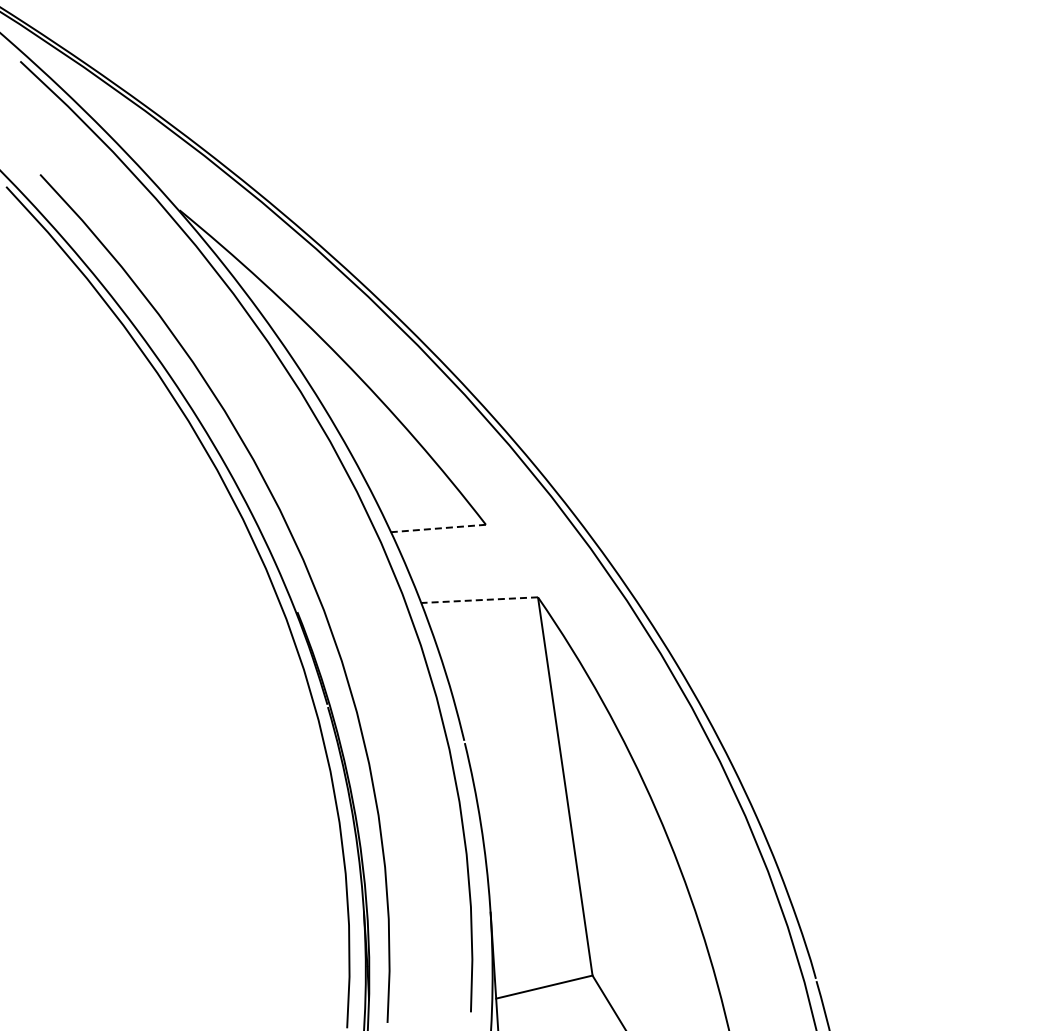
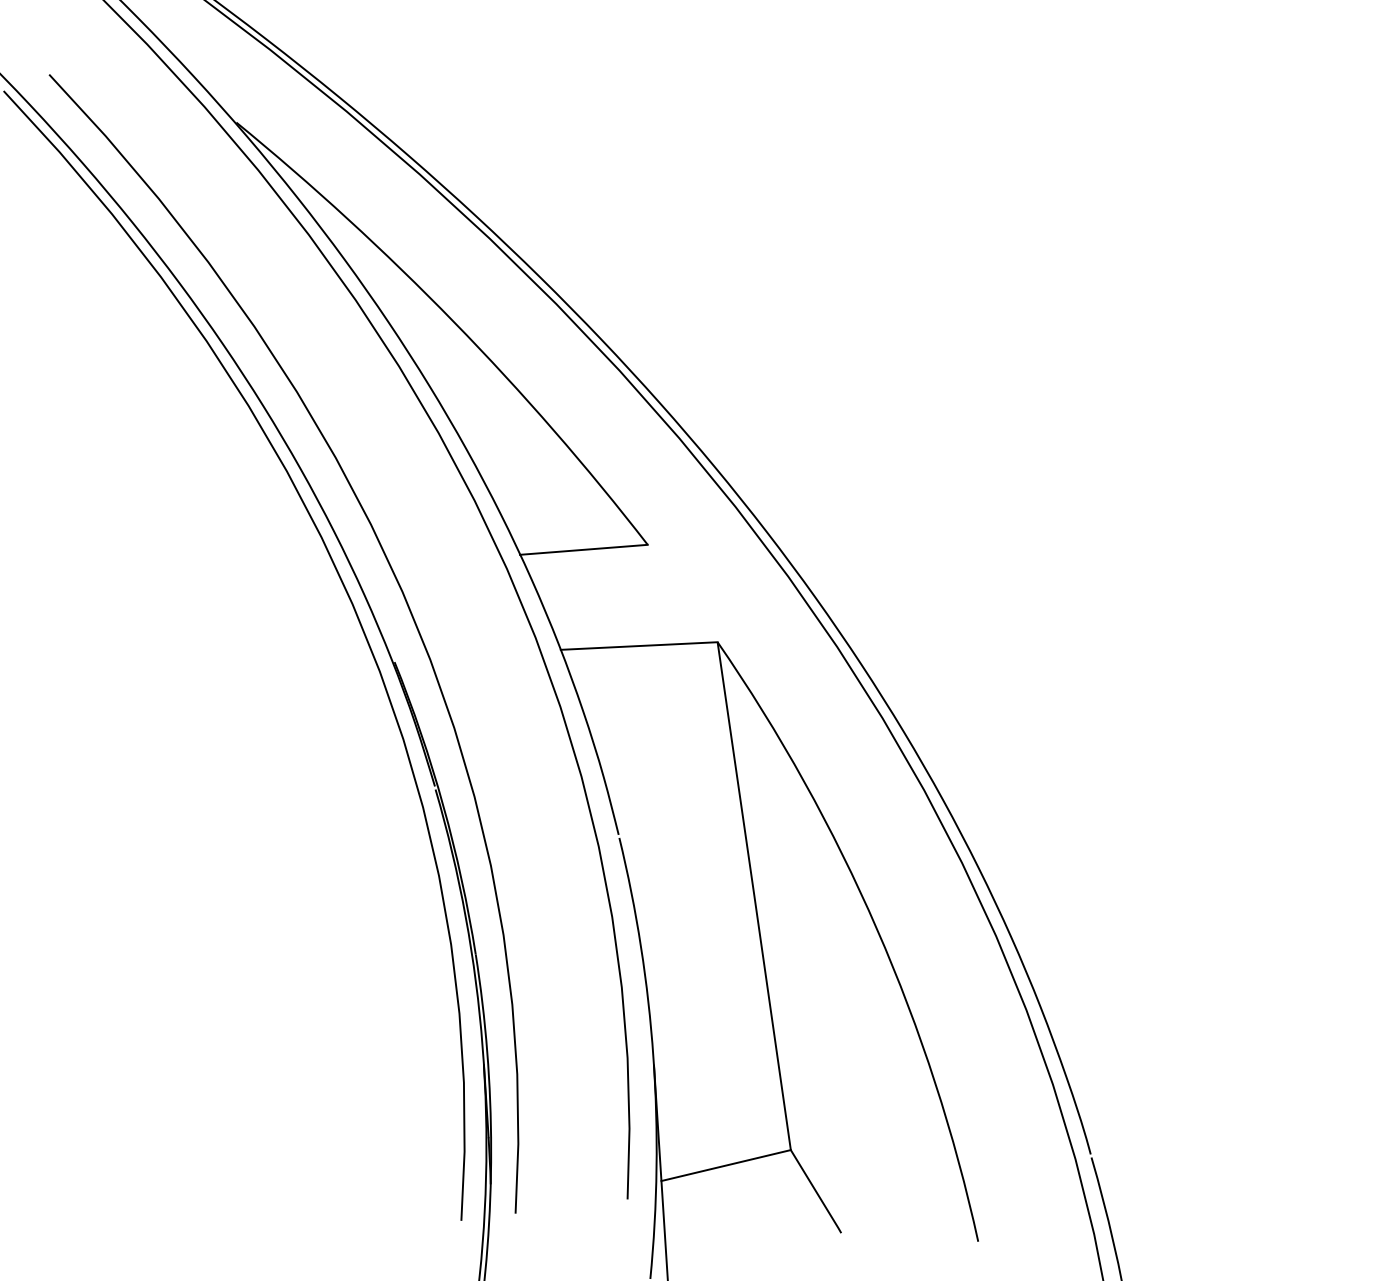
line: (438, 528) -> (584, 549), dashed -> solid
line: (479, 600) -> (639, 646), dashed -> solid

